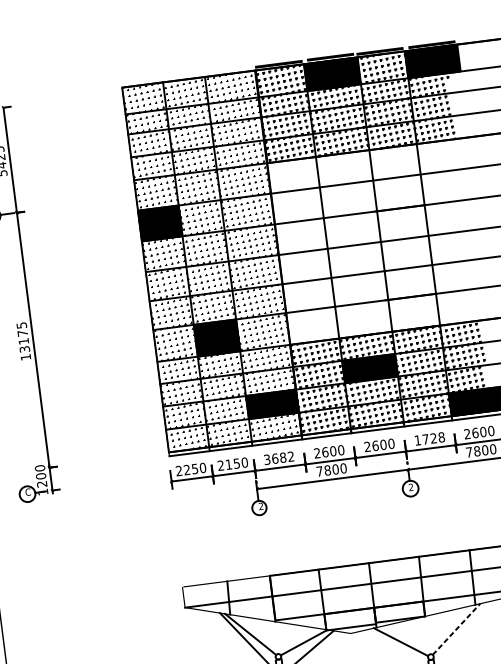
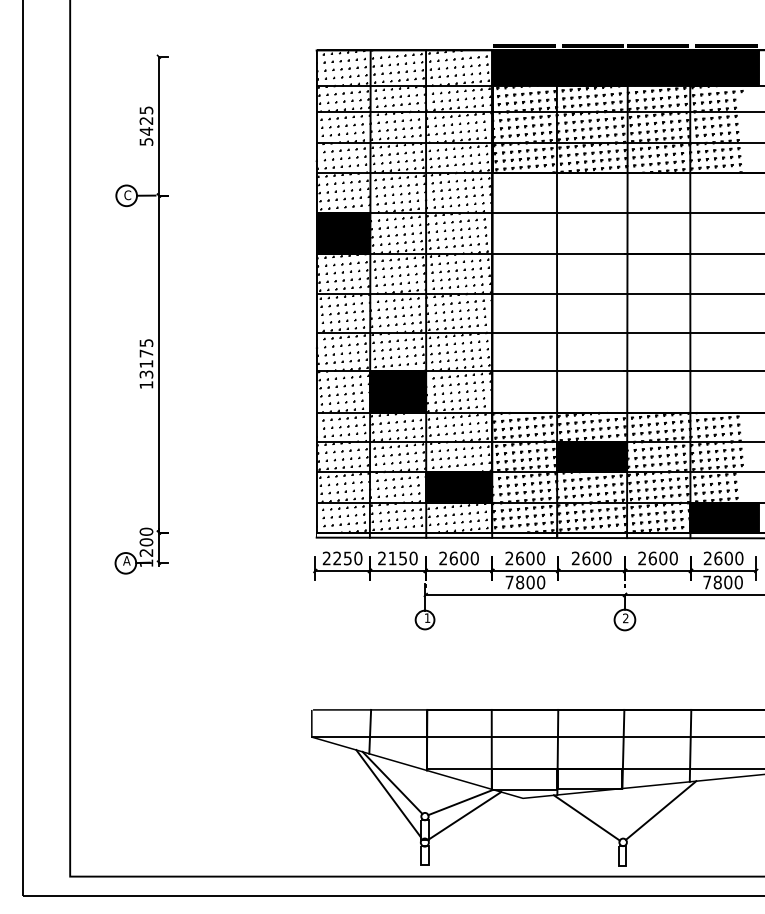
fill: (382, 67) -> (658, 67), added
fill: (281, 81) -> (524, 68), added
text: (429, 438) -> (657, 558), 1728 -> 2600
text: (278, 458) -> (458, 558), 3682 -> 2600
text: (27, 491) -> (126, 560), C -> A
text: (260, 506) -> (426, 617), 2 -> 1
line: (456, 629) -> (661, 810), dashed -> solid

